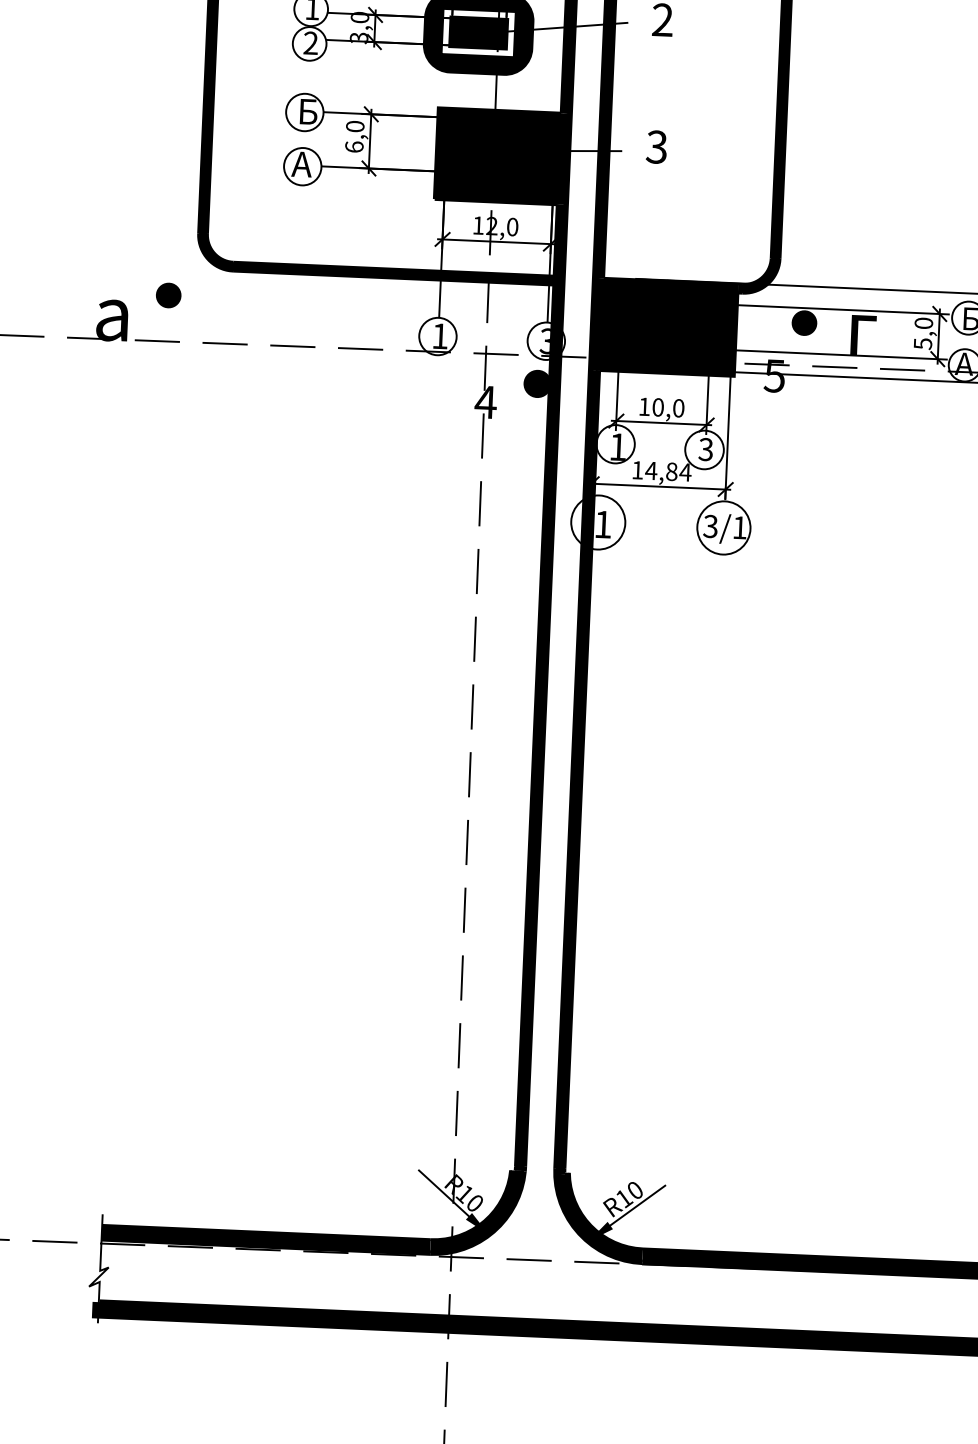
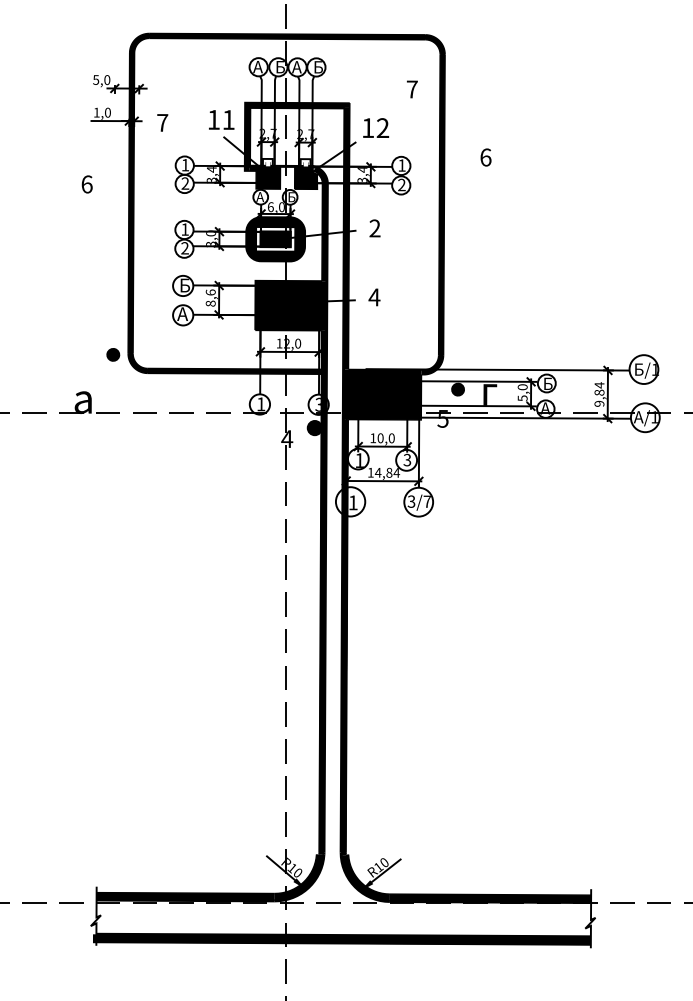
text: (354, 135) -> (210, 297), 6,0 -> 8,6
text: (656, 147) -> (374, 297), 3 -> 4
part: (169, 294) -> (113, 354), moved
text: (738, 527) -> (426, 501), 3/1 -> 3/7

